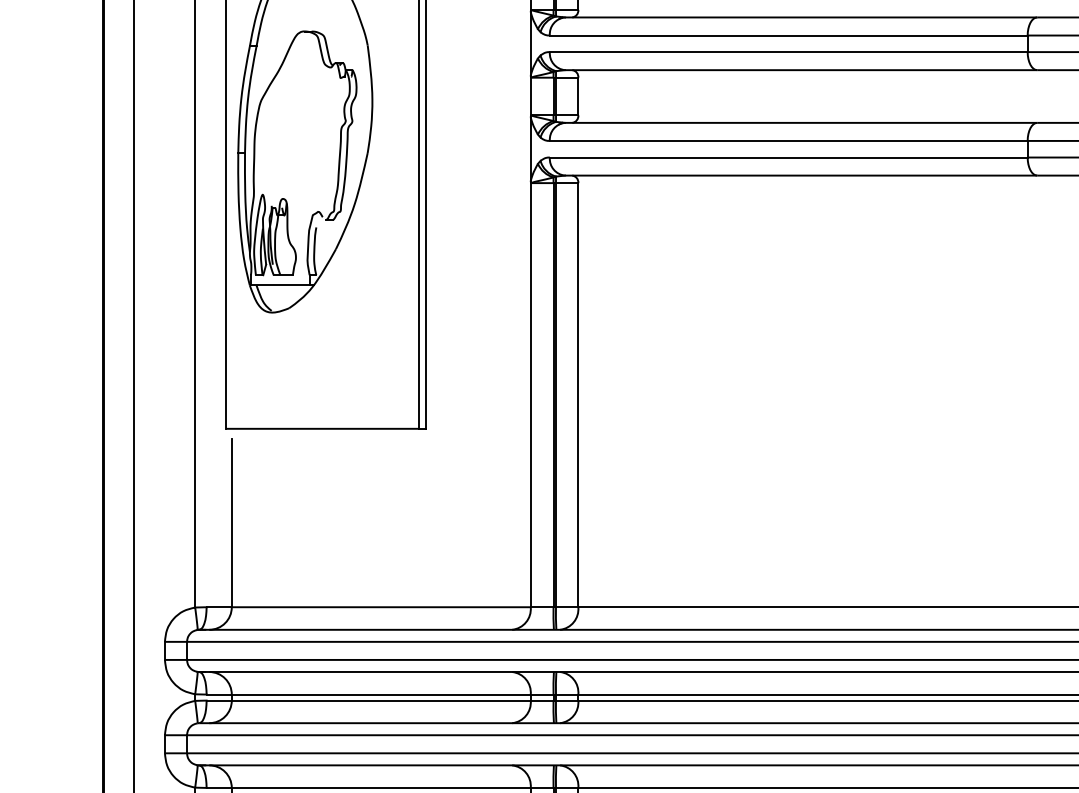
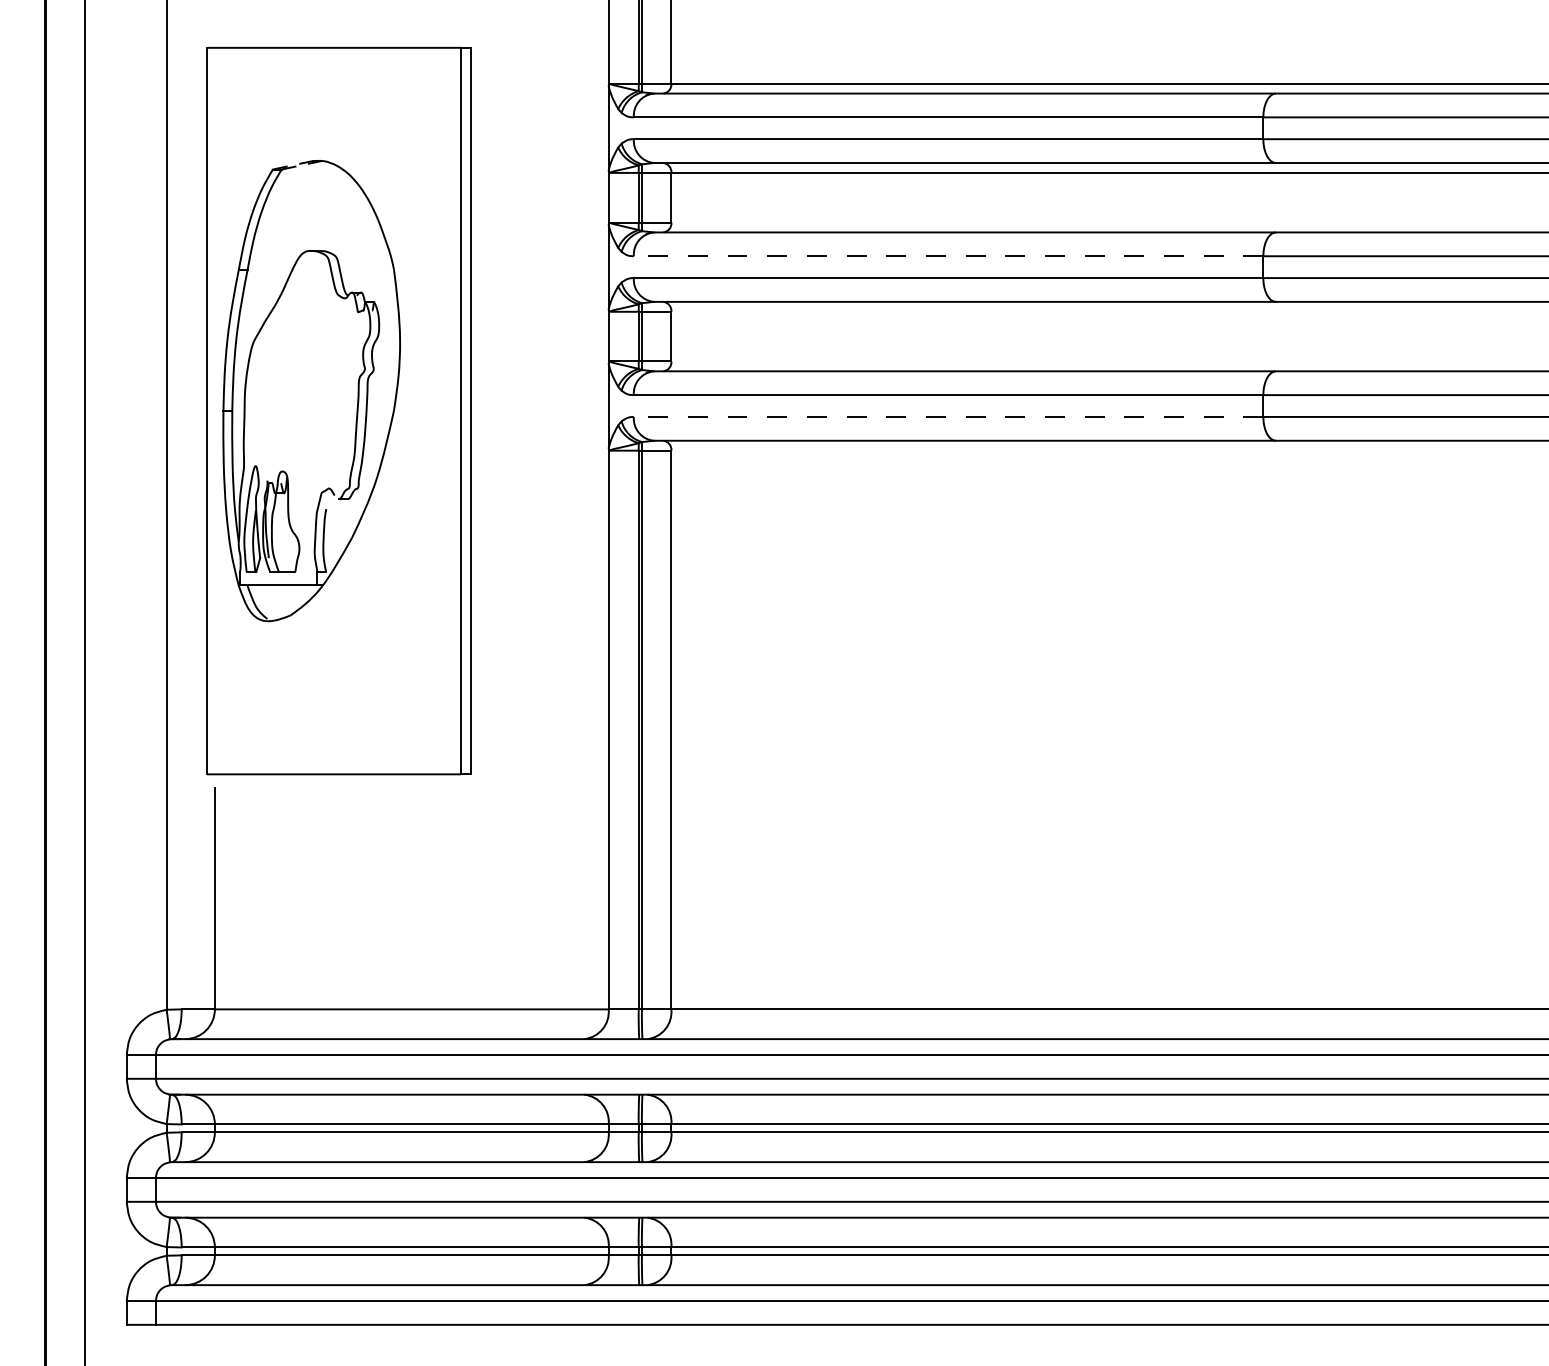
line: (788, 35) -> (948, 256), solid -> dashed
line: (788, 157) -> (948, 416), solid -> dashed

